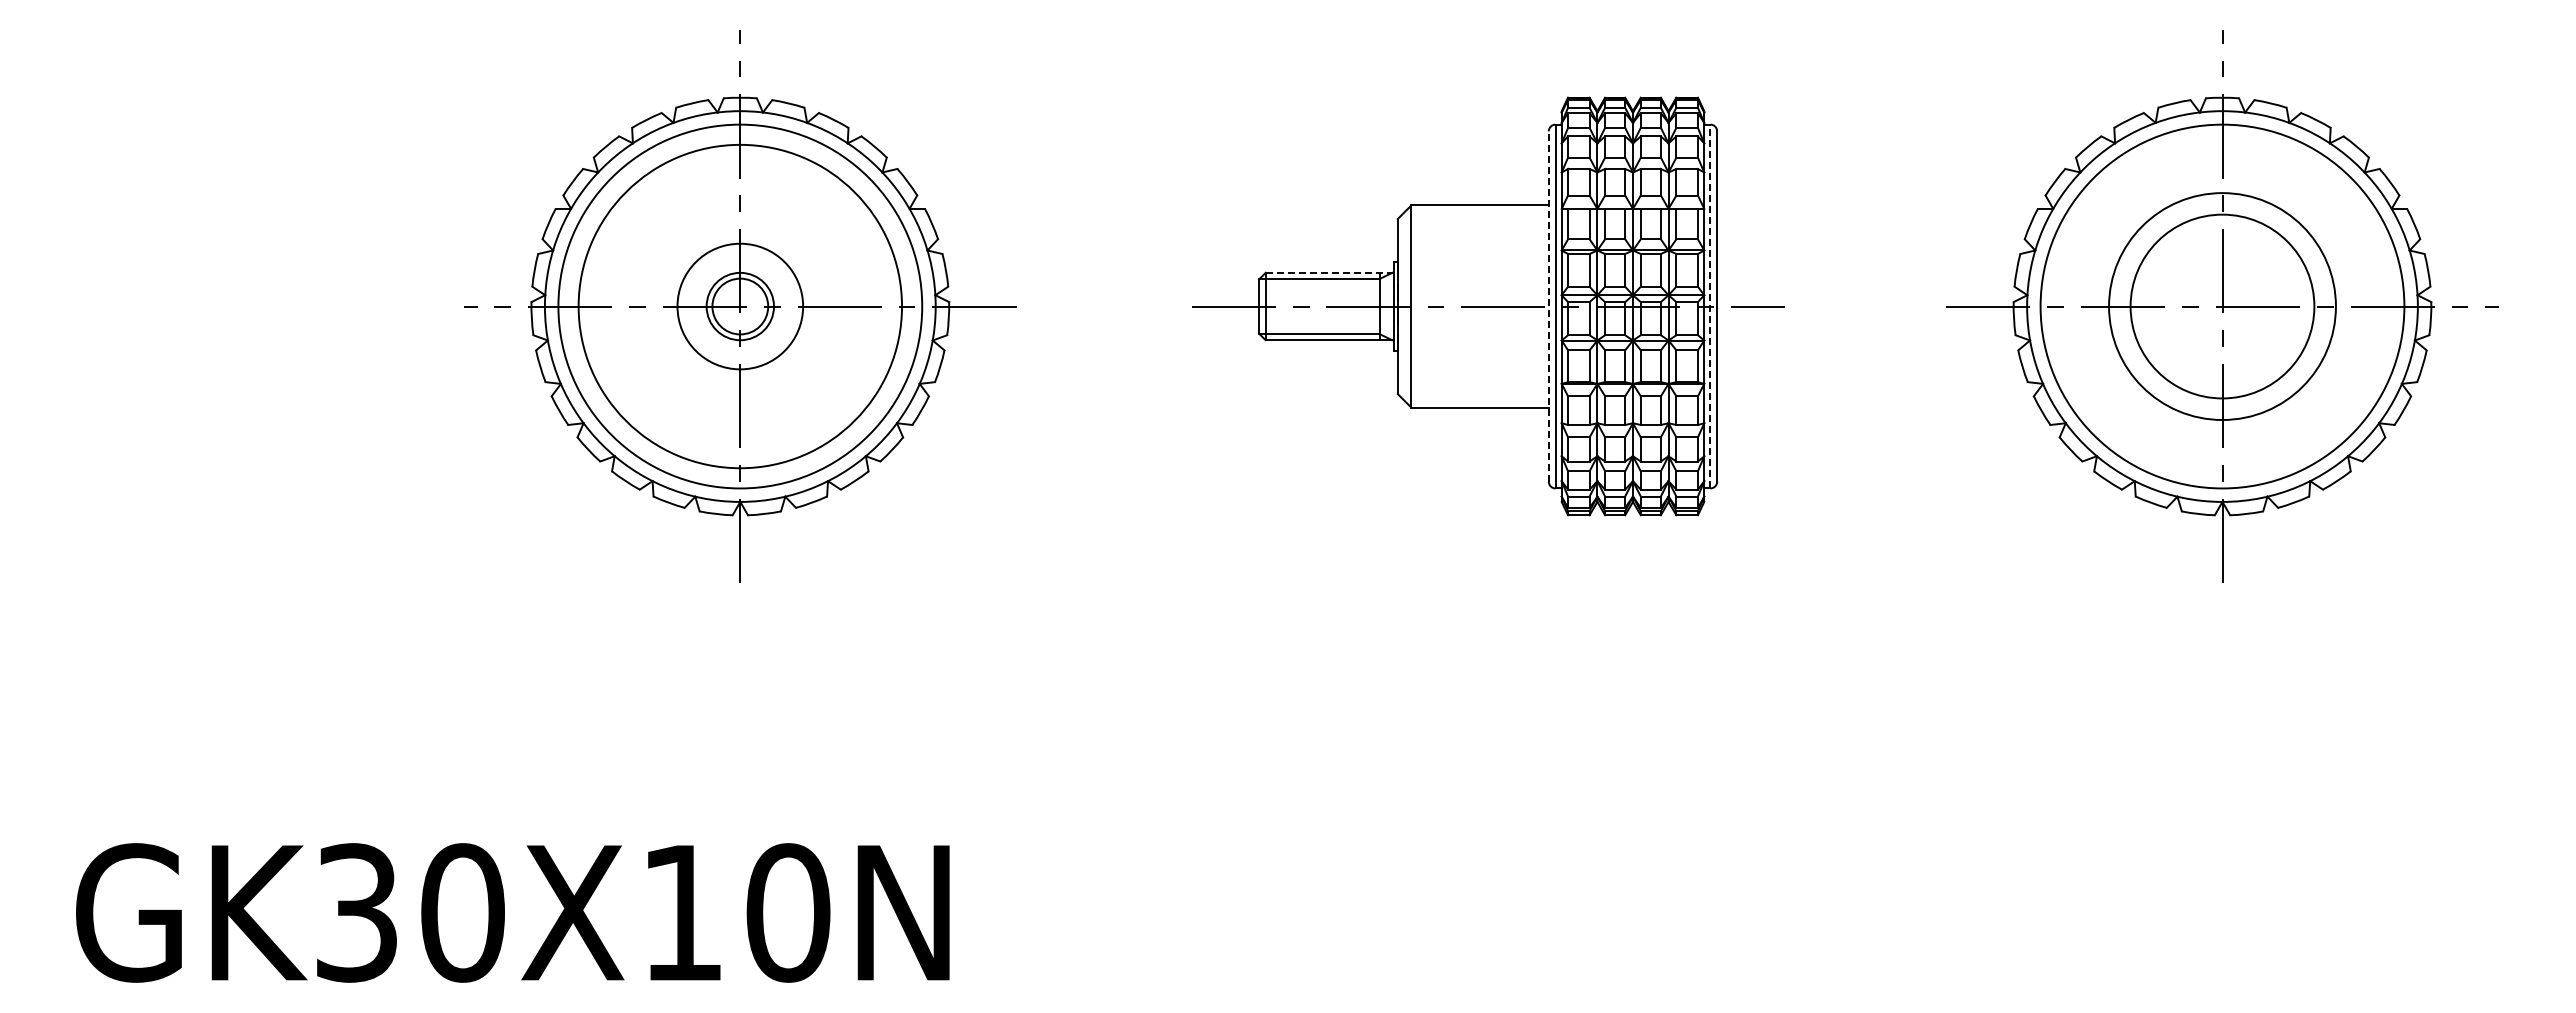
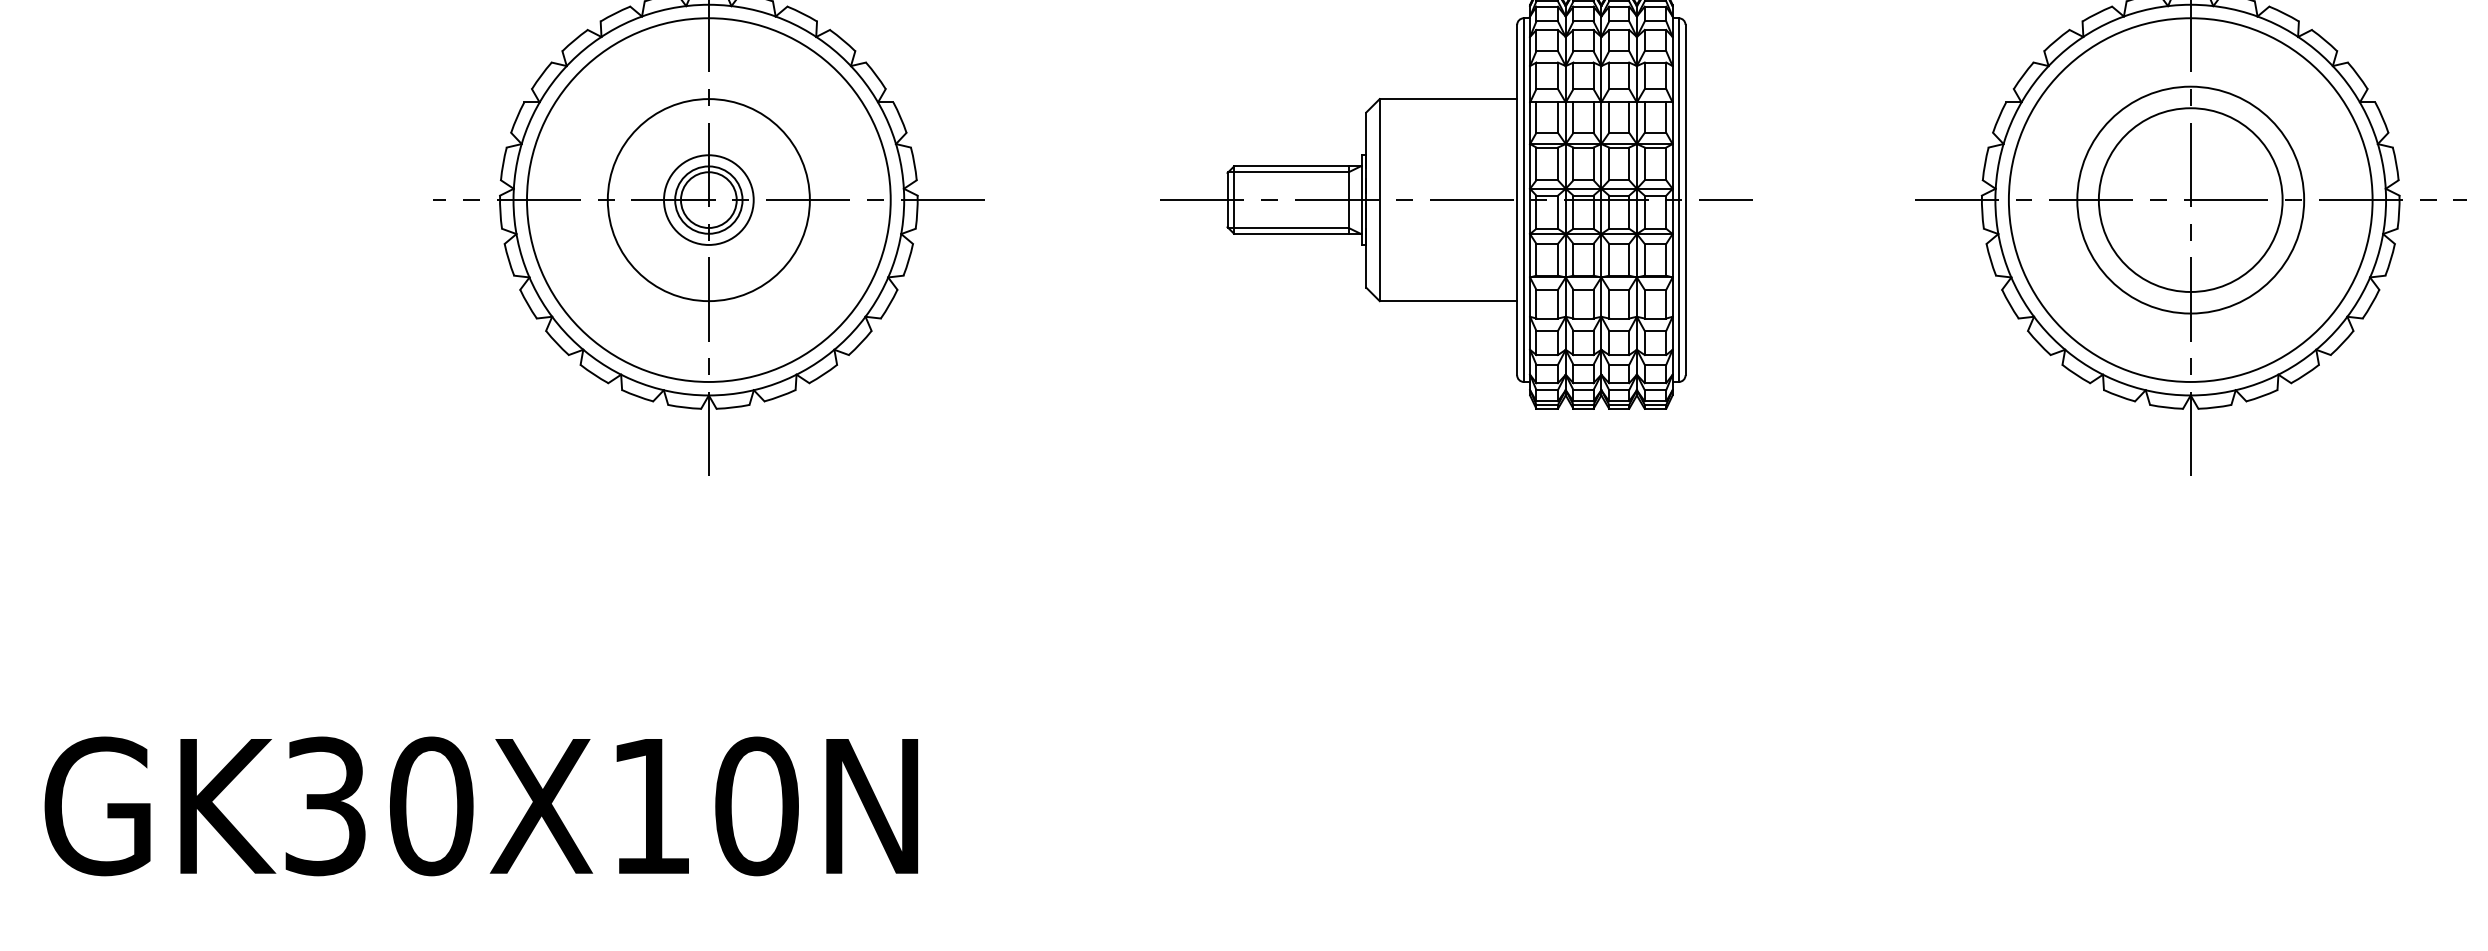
line: (1329, 272) -> (1297, 166), dashed -> solid
circle: (740, 306) -> (709, 200), size x0.62
circle: (740, 306) -> (709, 200), size x0.71
line: (1548, 306) -> (1516, 200), dashed -> solid
line: (1710, 306) -> (1678, 200), dashed -> solid

